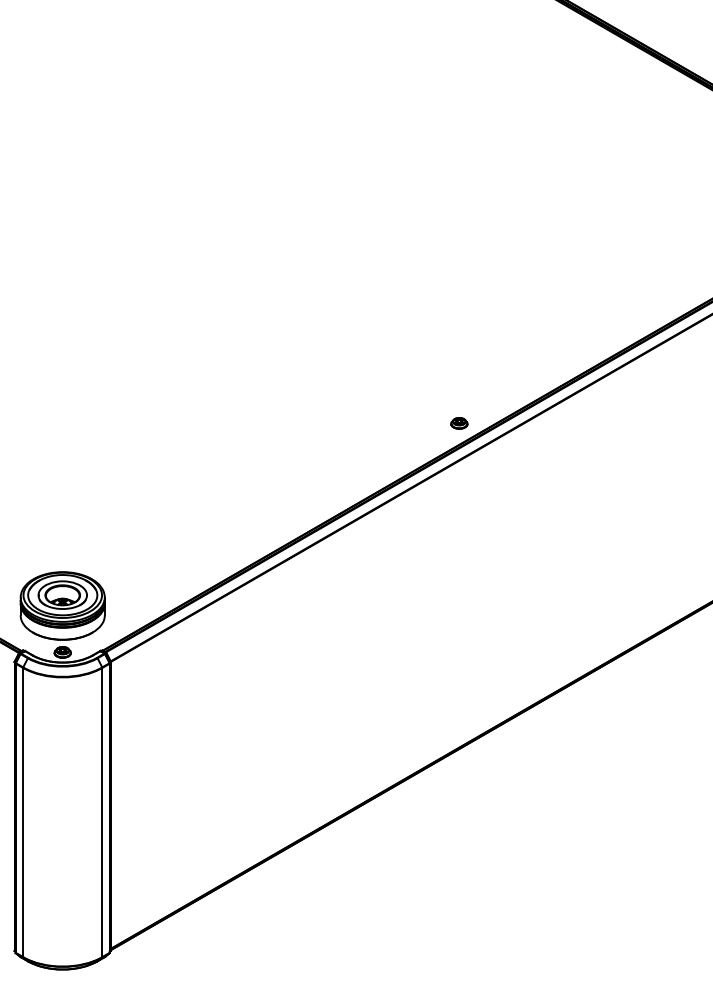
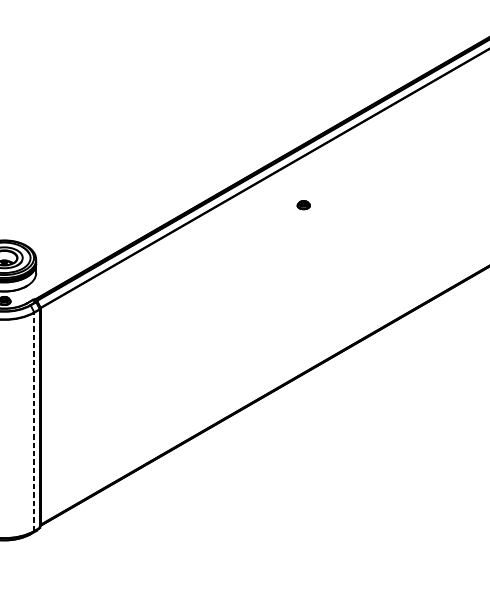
part: (459, 423) -> (303, 205), moved
line: (102, 812) -> (34, 421), solid -> dashed

